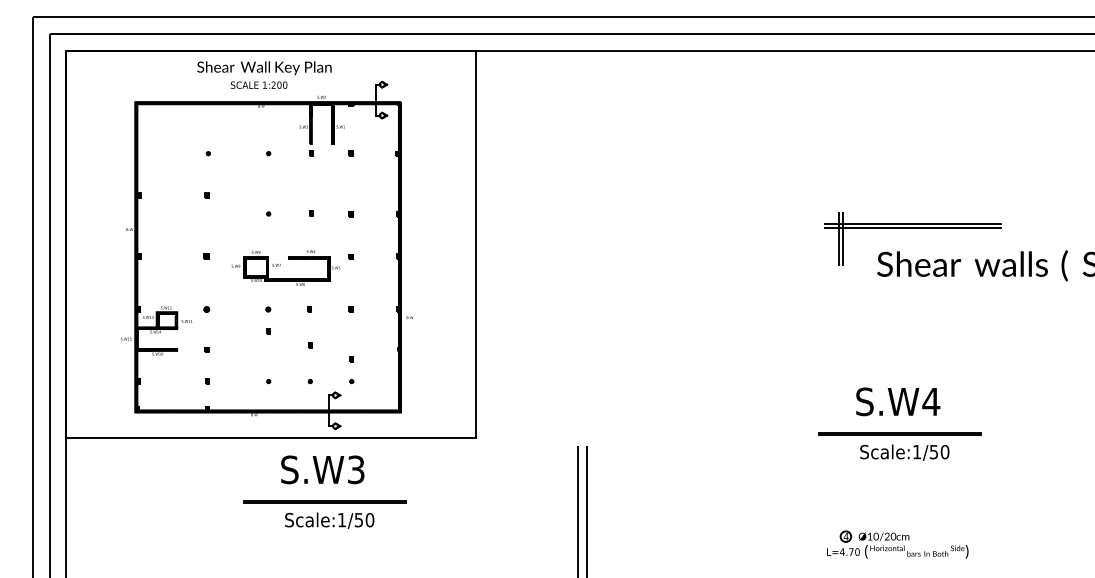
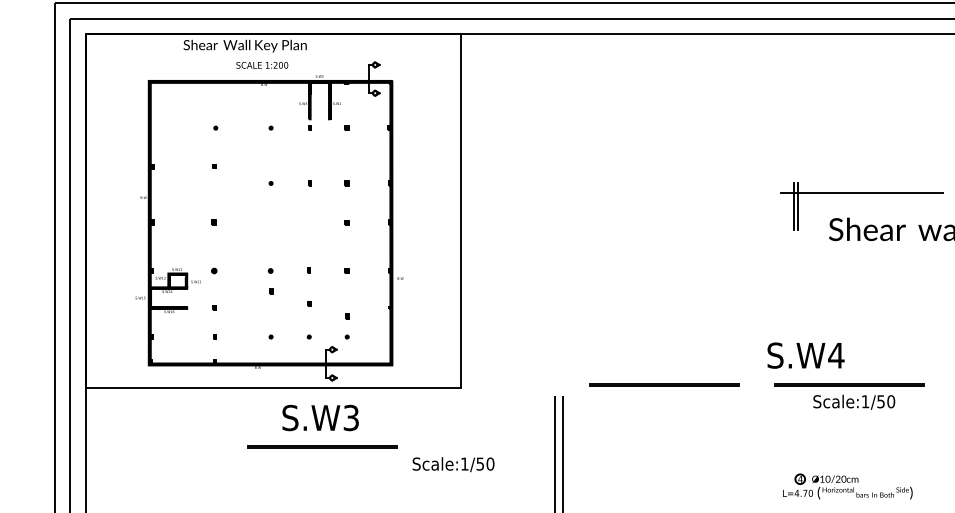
text: (264, 68) -> (245, 46), moved
line: (913, 228) -> (862, 196), removed
part: (285, 267) -> (286, 232), removed
text: (898, 401) -> (806, 355), moved
line: (697, 433) -> (664, 384), added
text: (329, 520) -> (453, 464), moved

